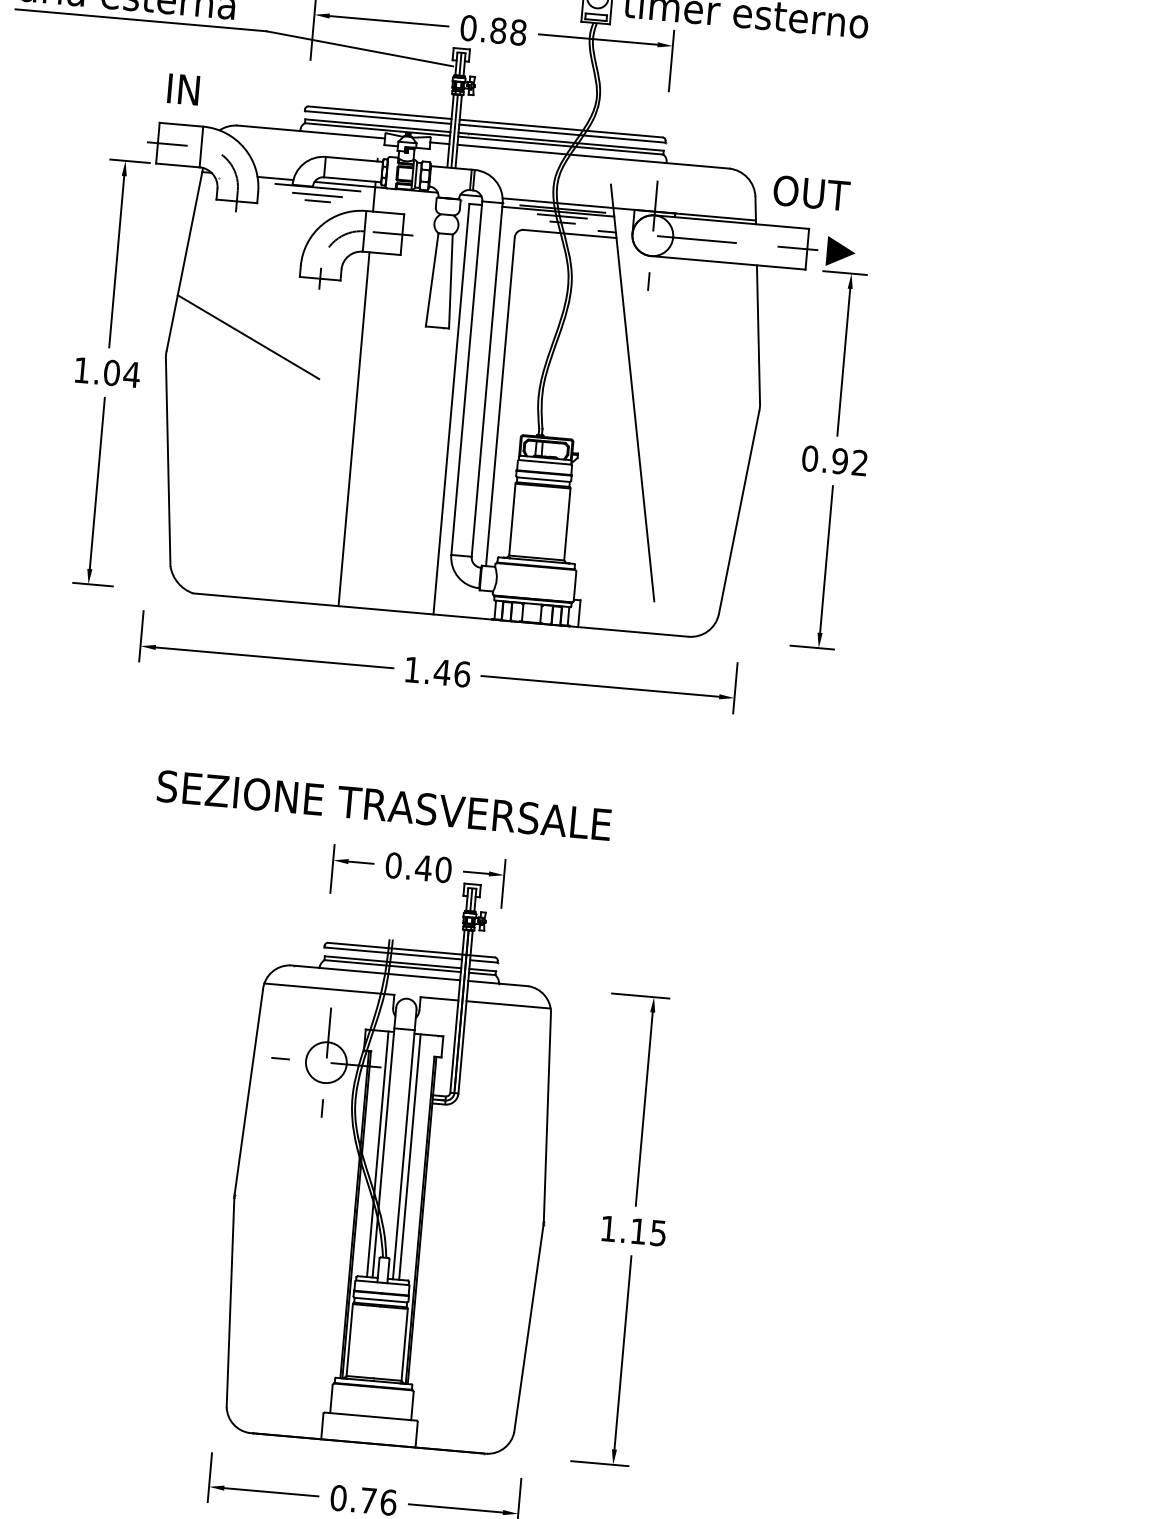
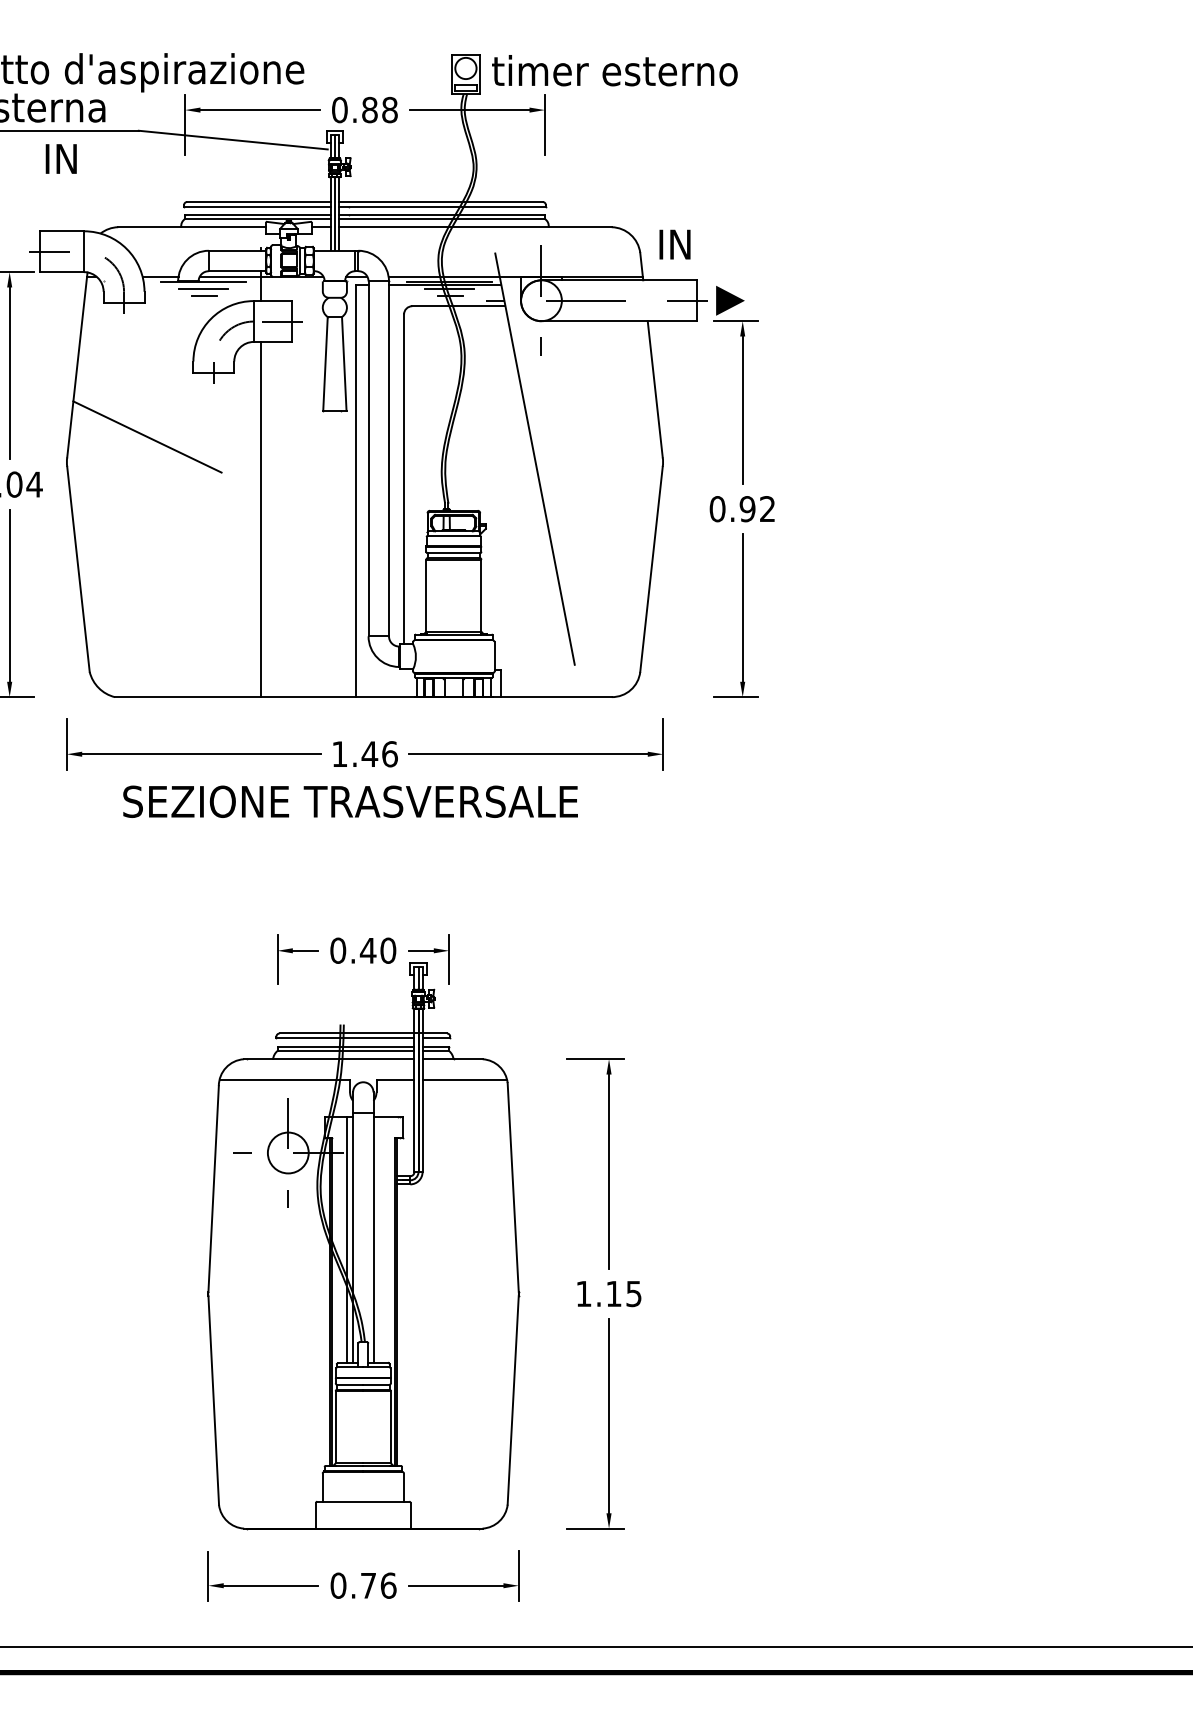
text: (182, 88) -> (60, 158), moved
text: (812, 193) -> (696, 244), OUT -> IN
text: (384, 805) -> (350, 801), moved
line: (409, 1156) -> (379, 1239), removed

